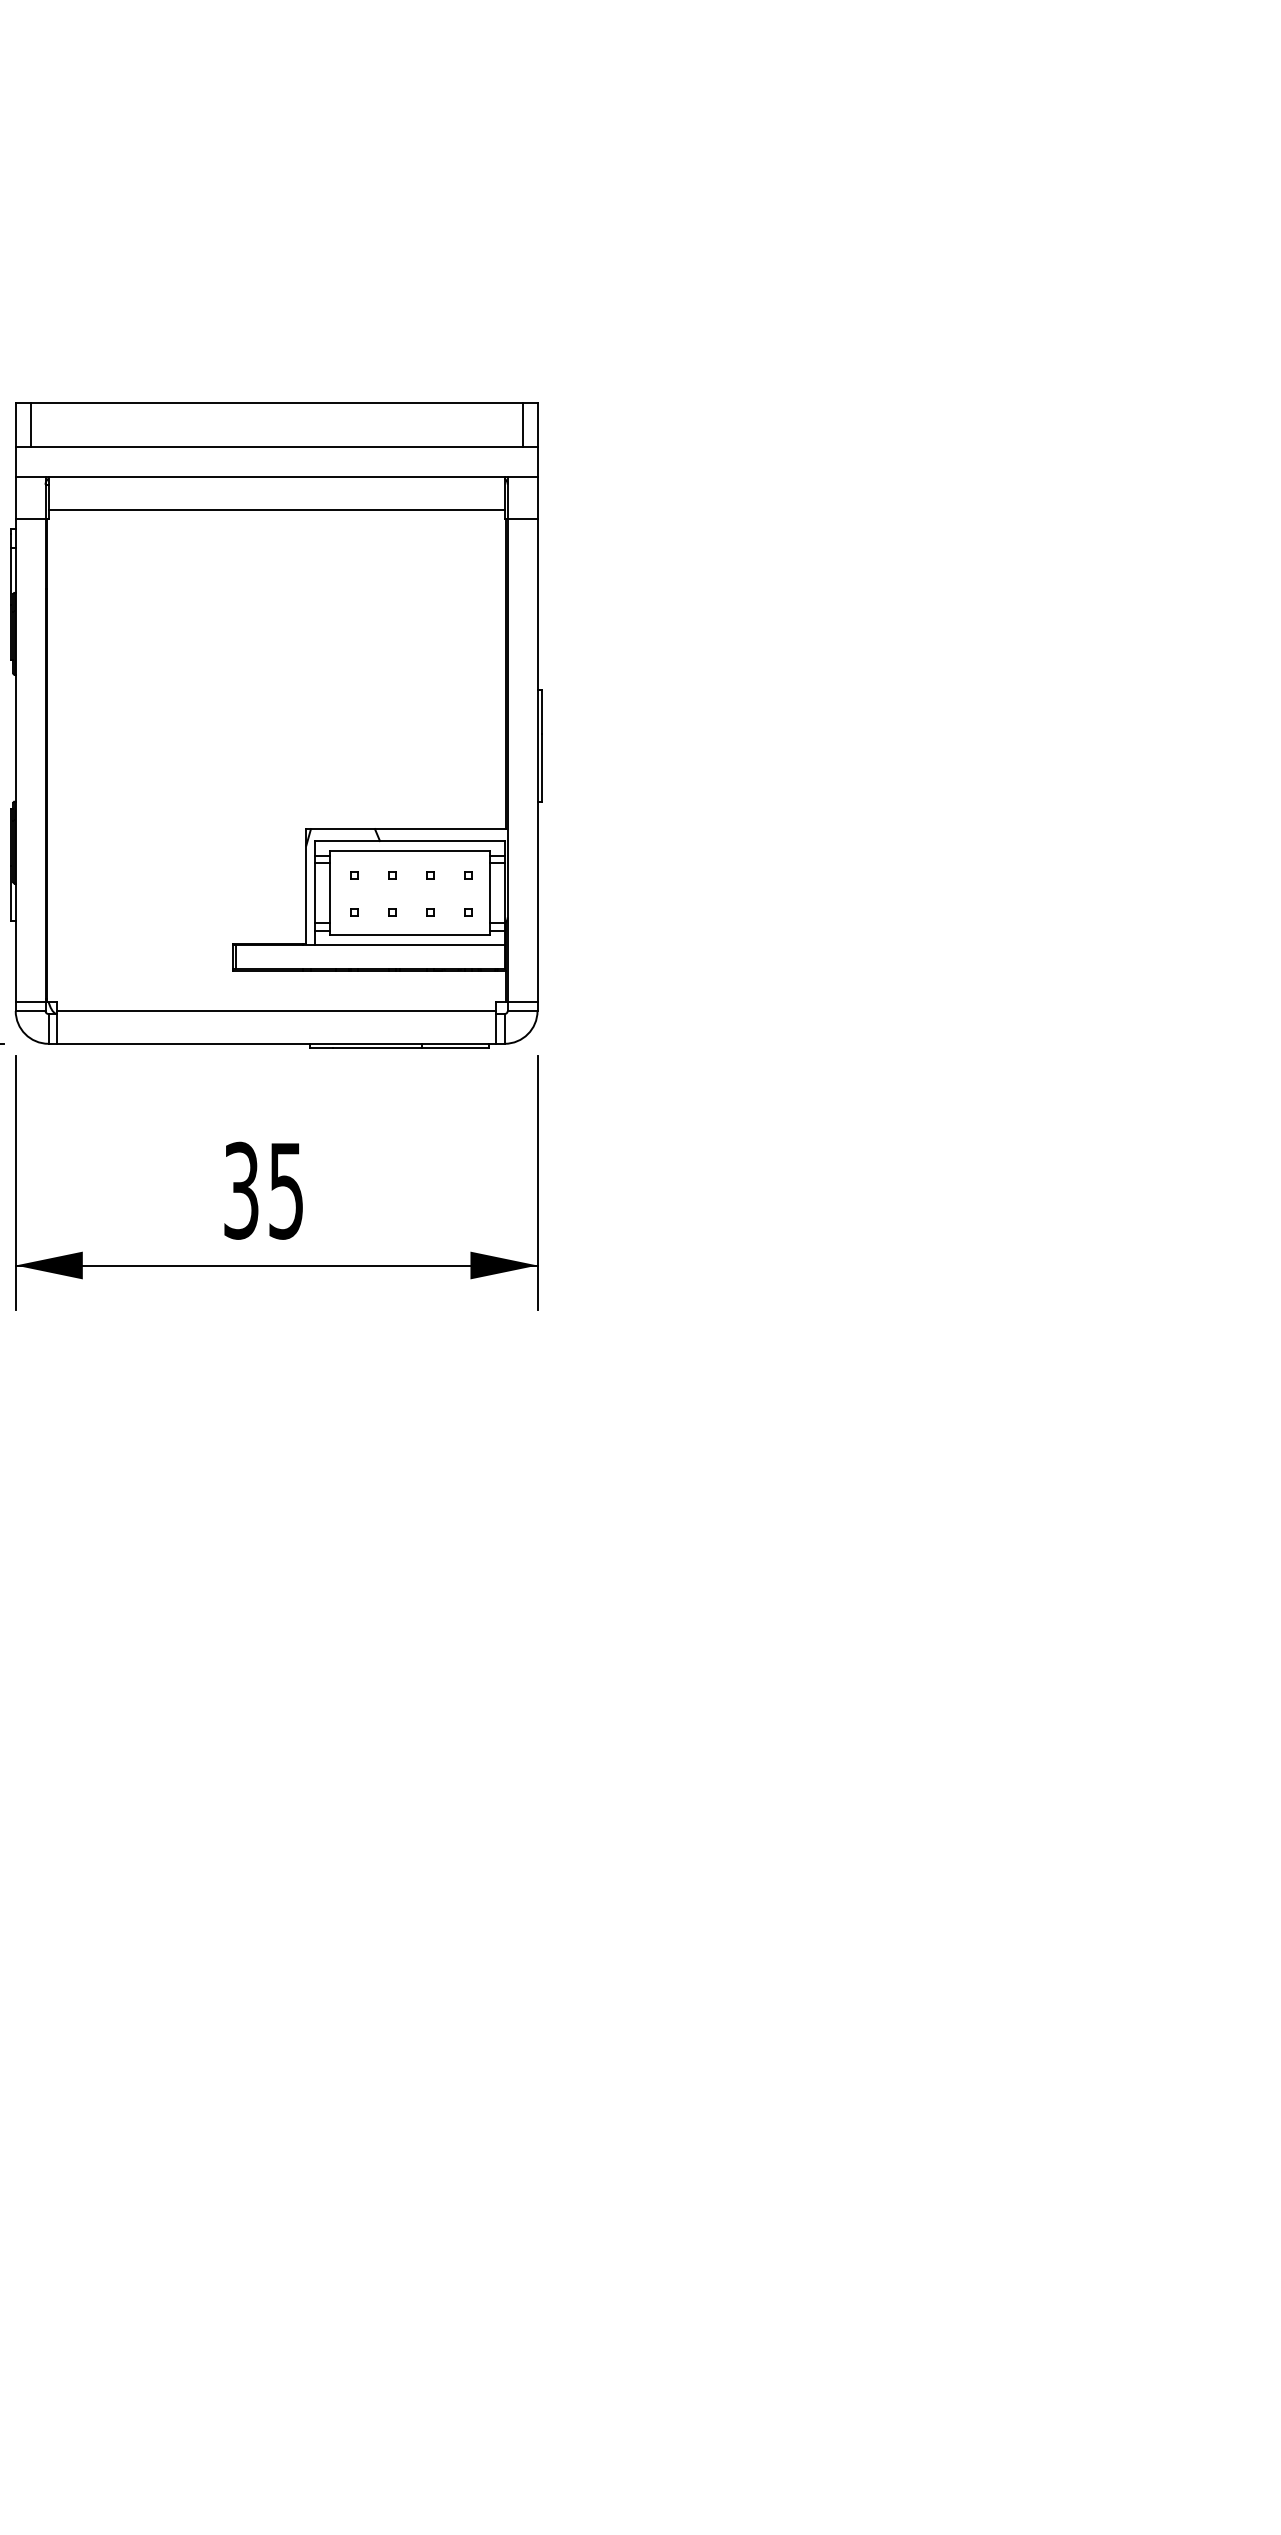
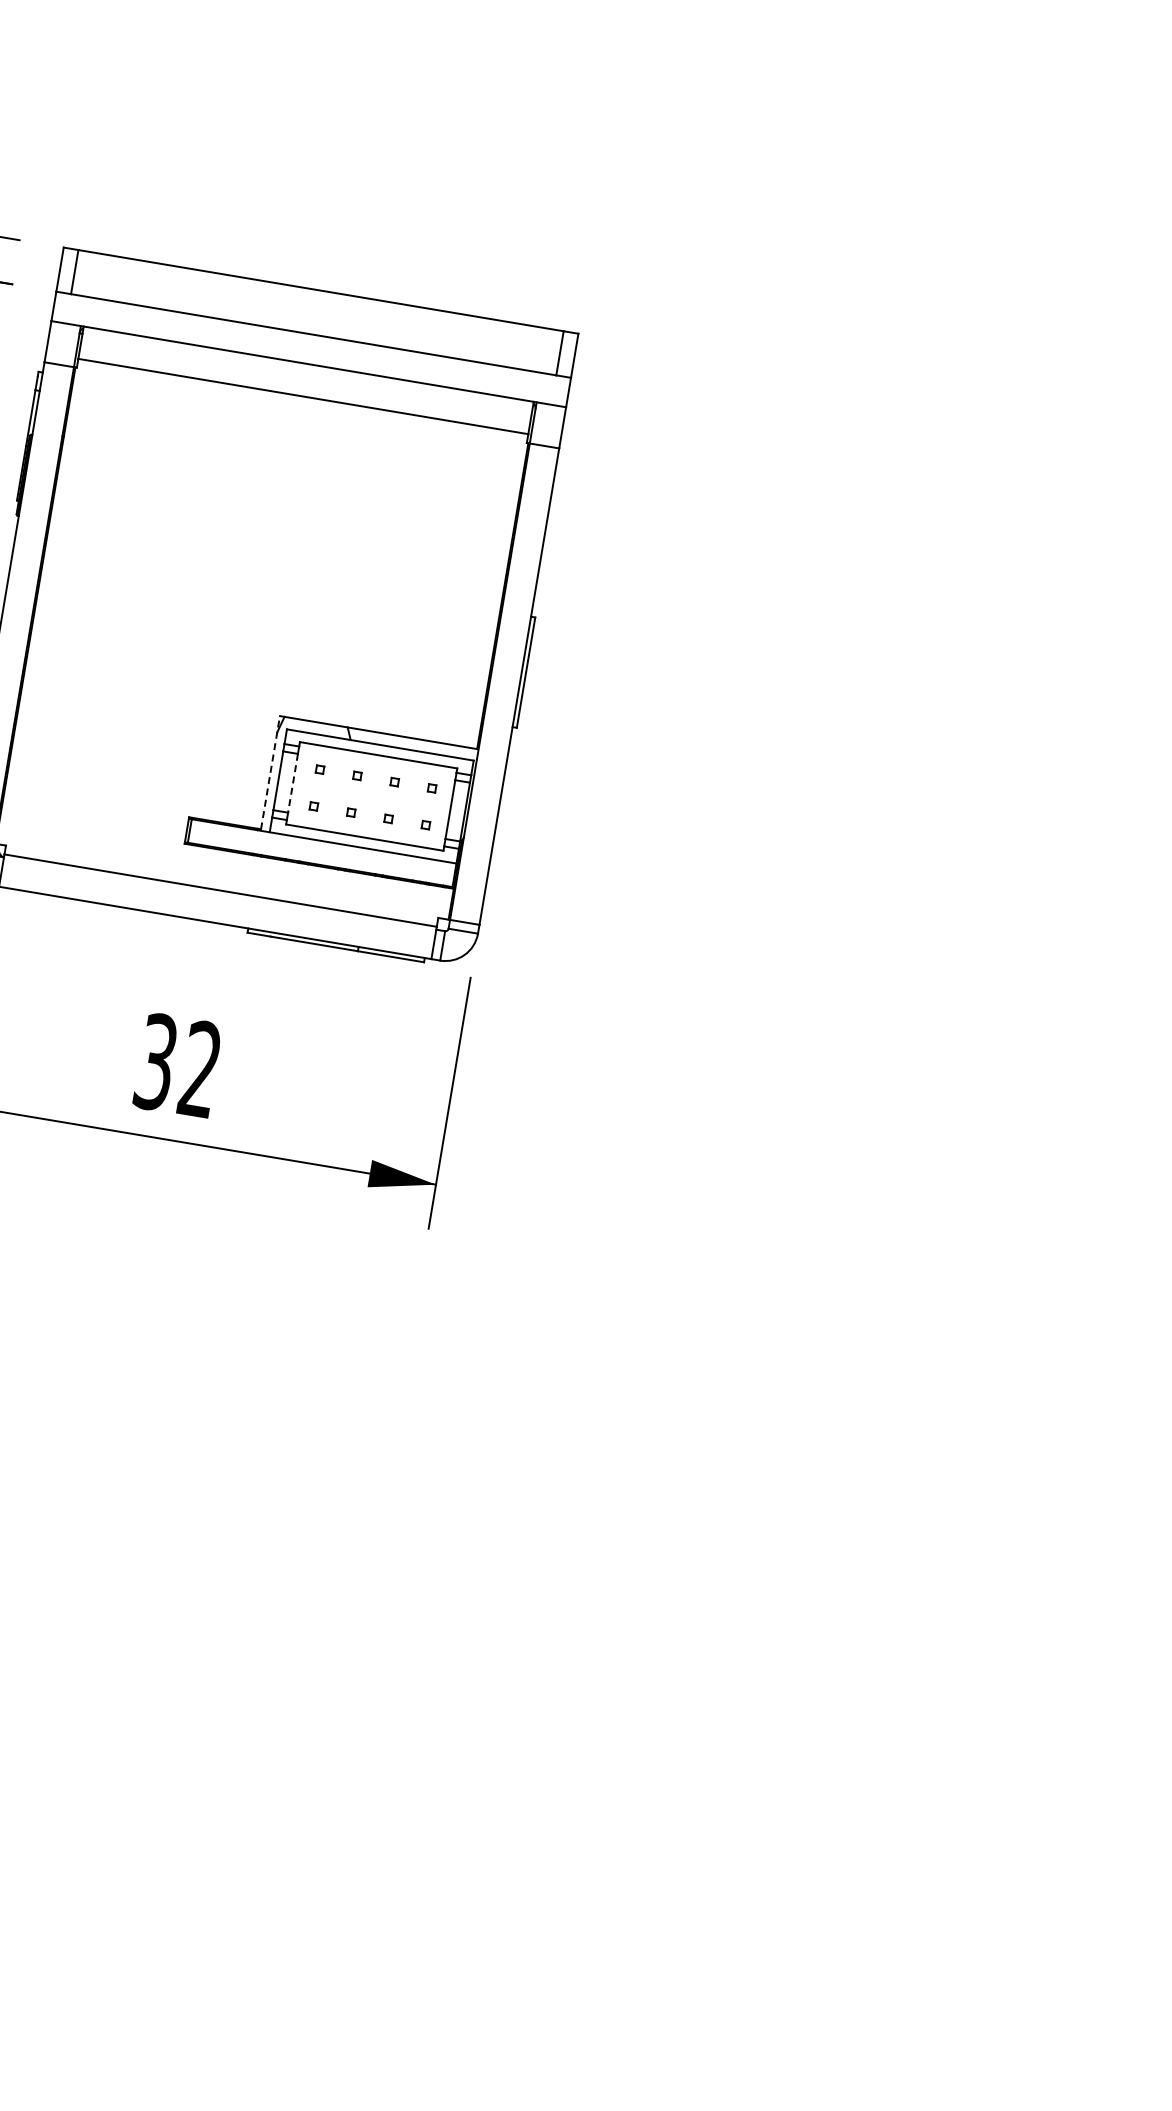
line: (306, 886) -> (270, 772), solid -> dashed
line: (330, 893) -> (293, 783), solid -> dashed
text: (285, 1190) -> (199, 1069), 35 -> 32

